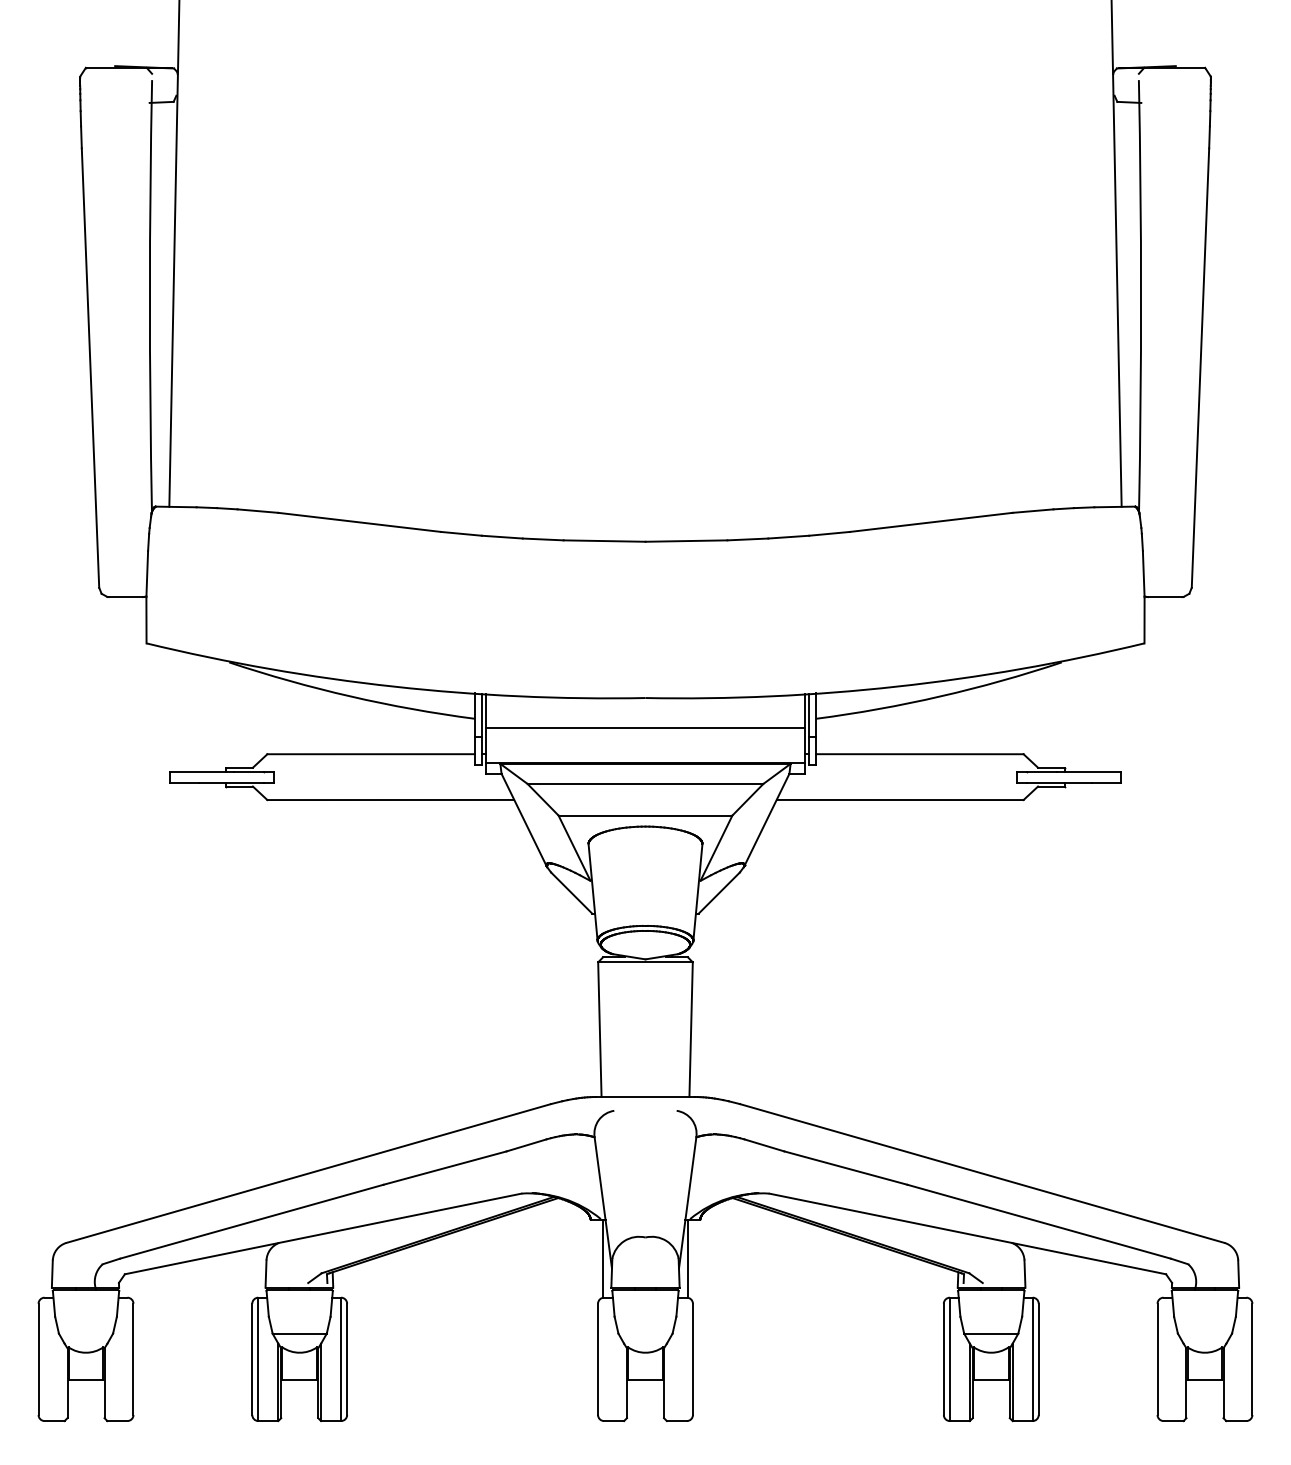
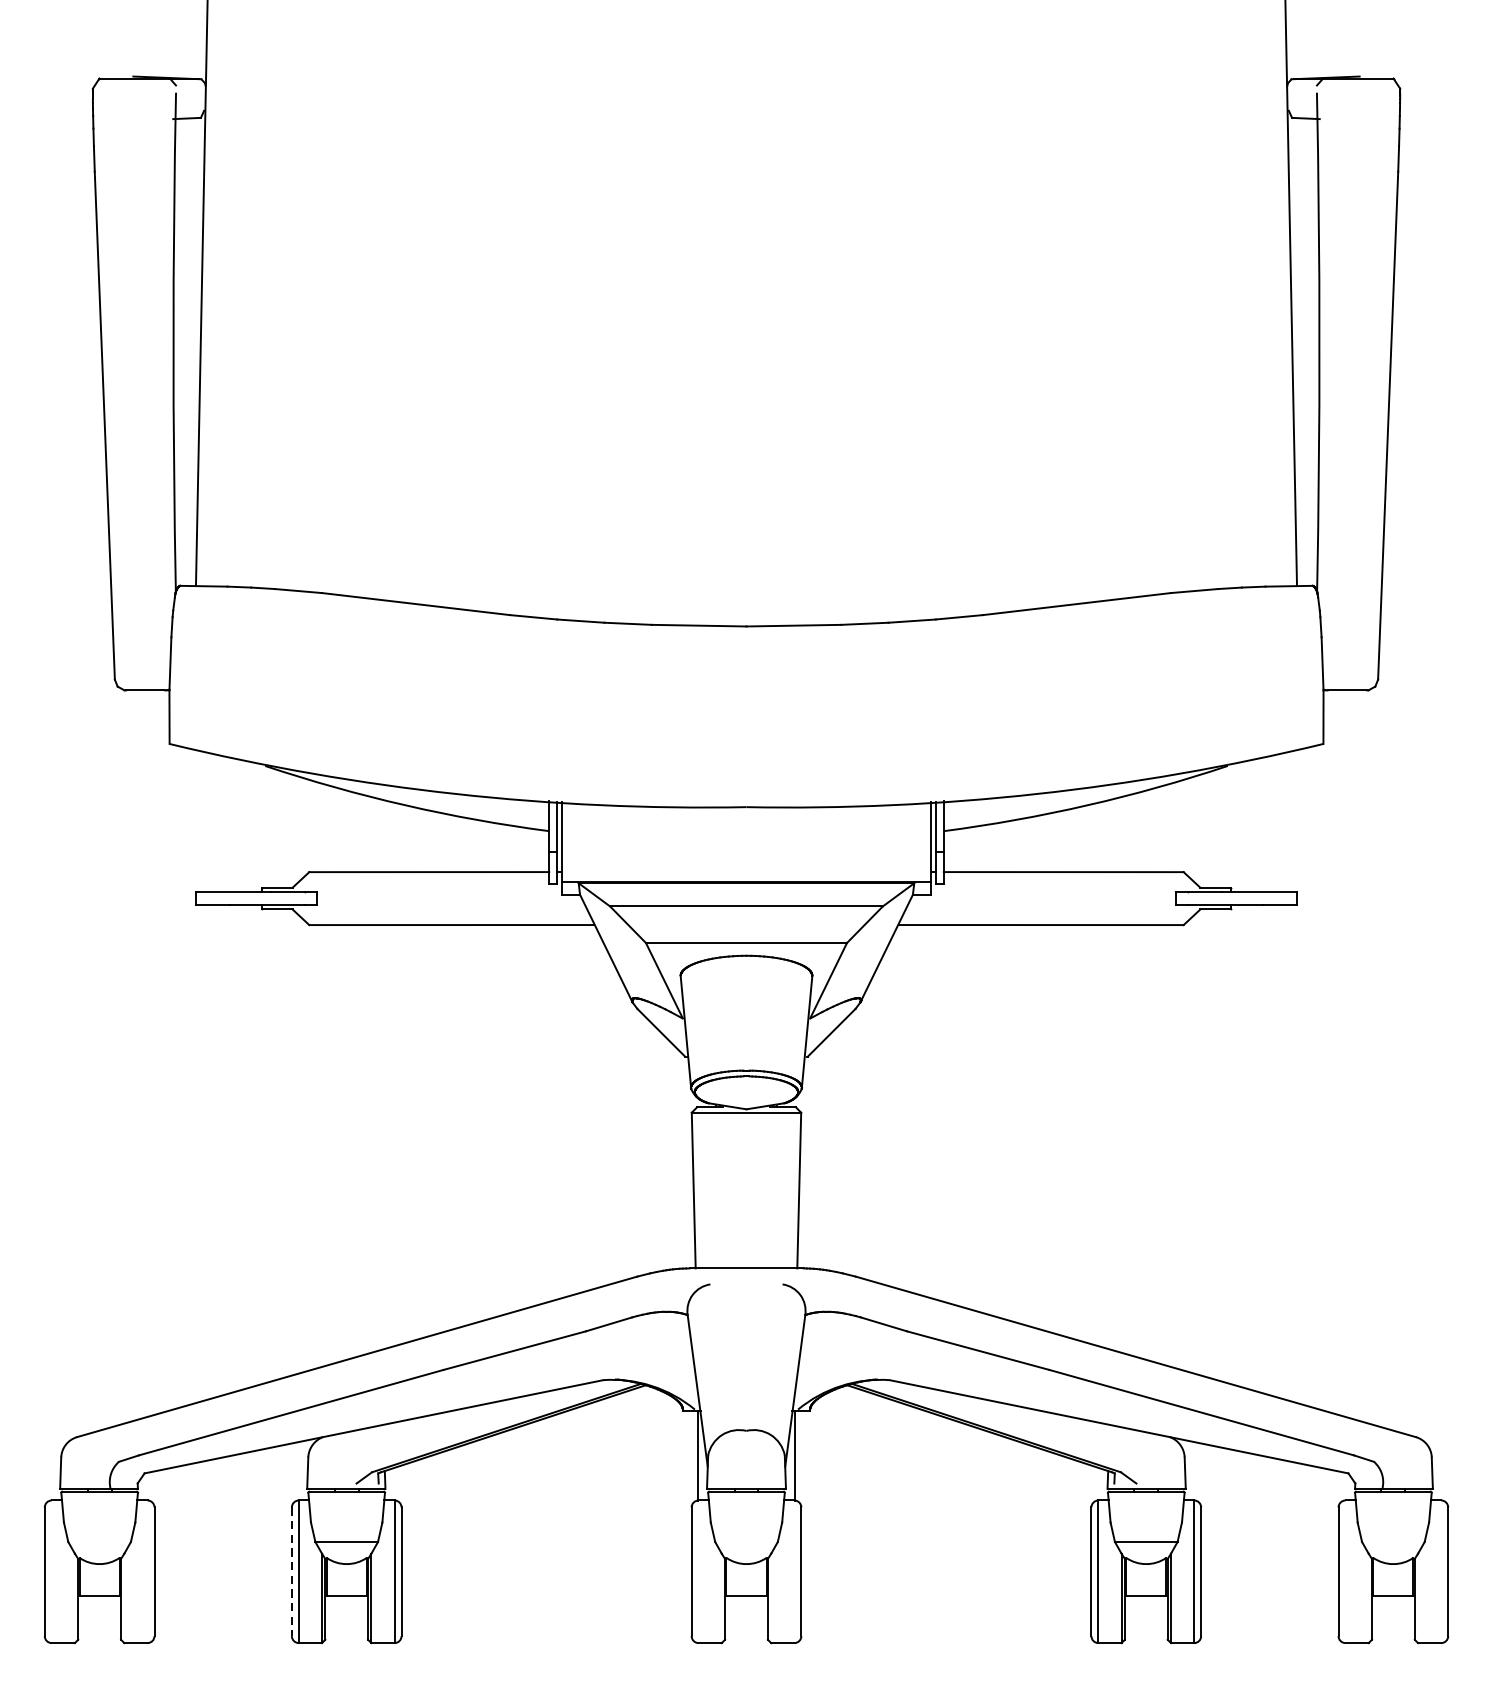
line: (645, 727) -> (746, 841), removed
line: (252, 1359) -> (292, 1571), solid -> dashed

